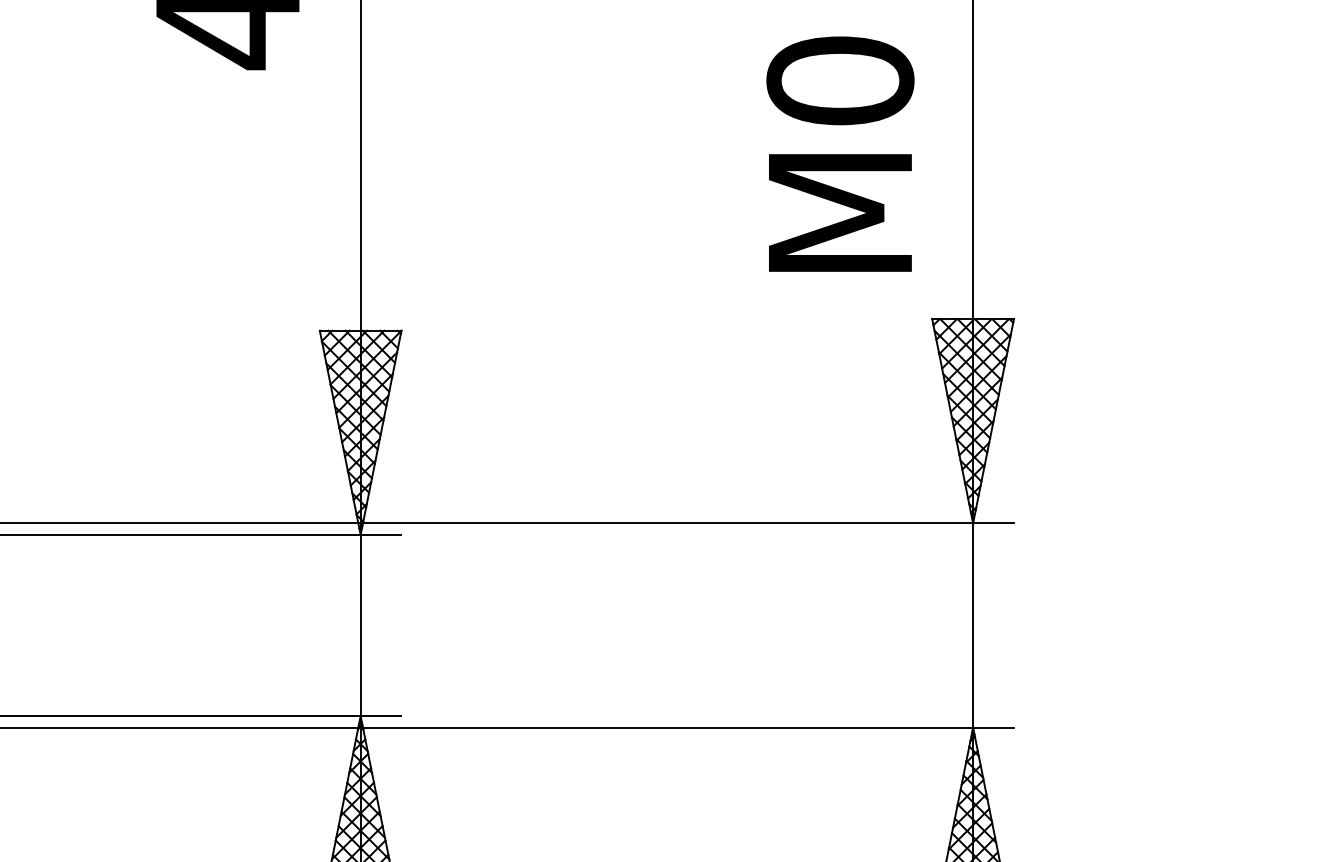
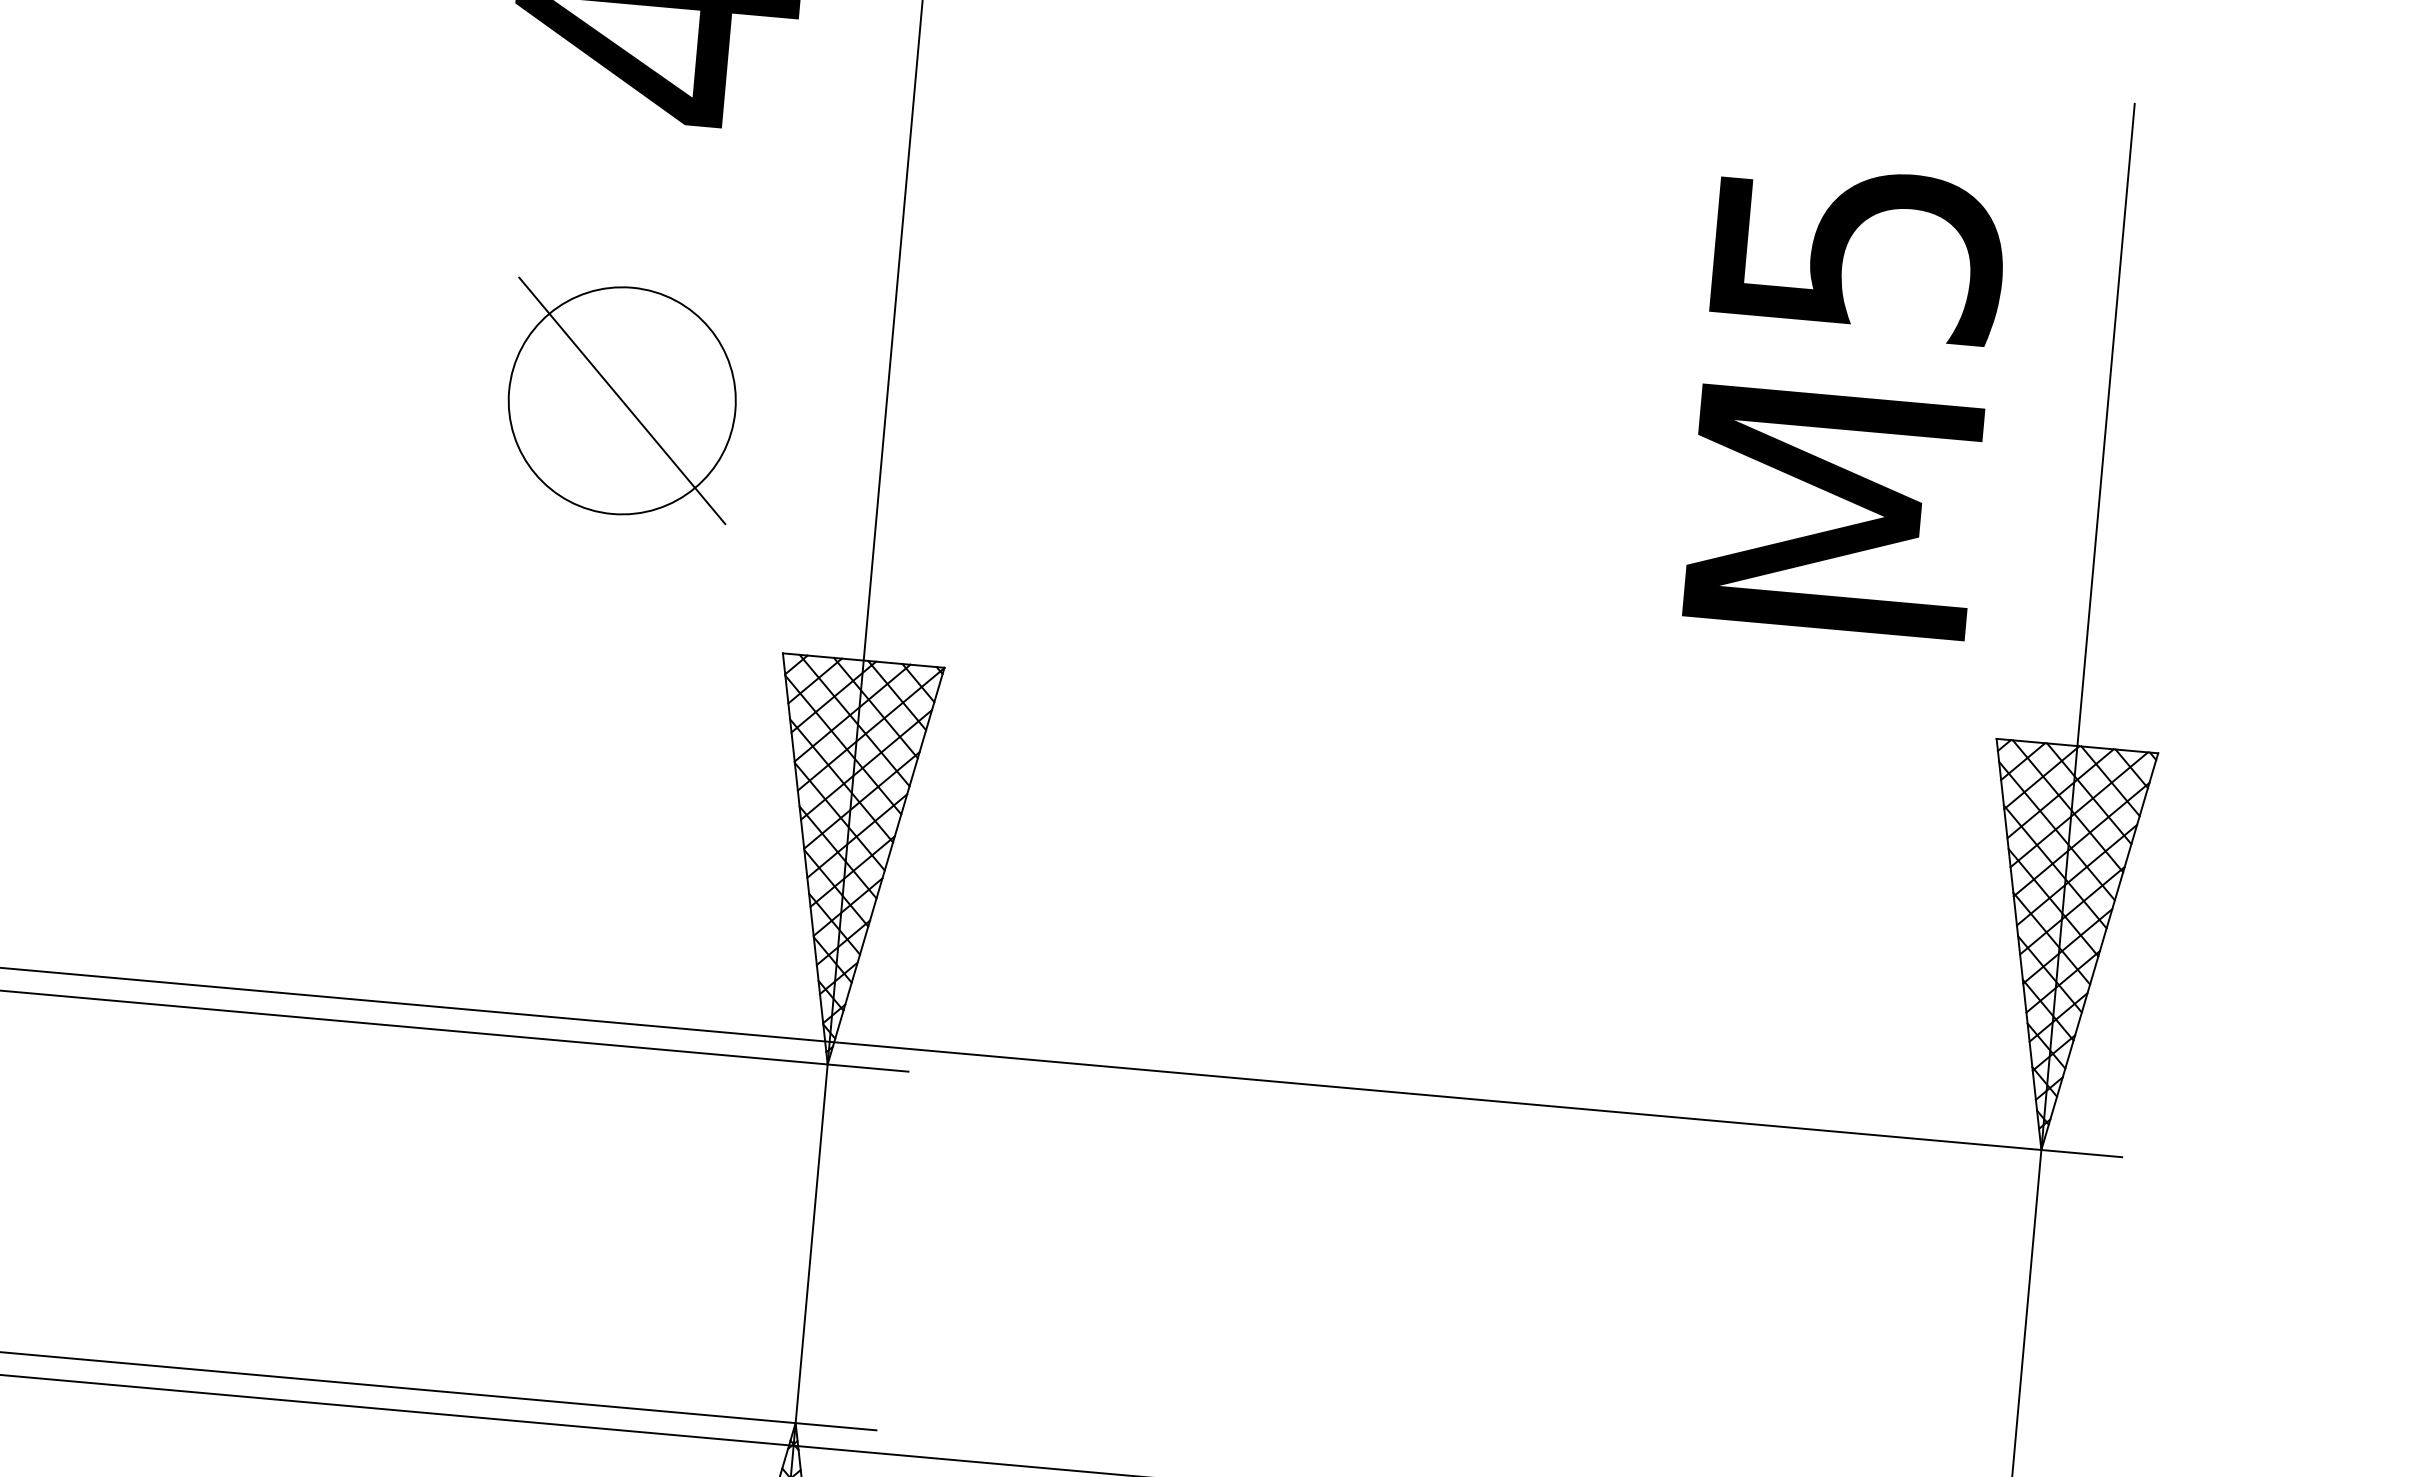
text: (840, 80) -> (1857, 250), M0 -> M5
part: (227, 211) -> (621, 401), added

